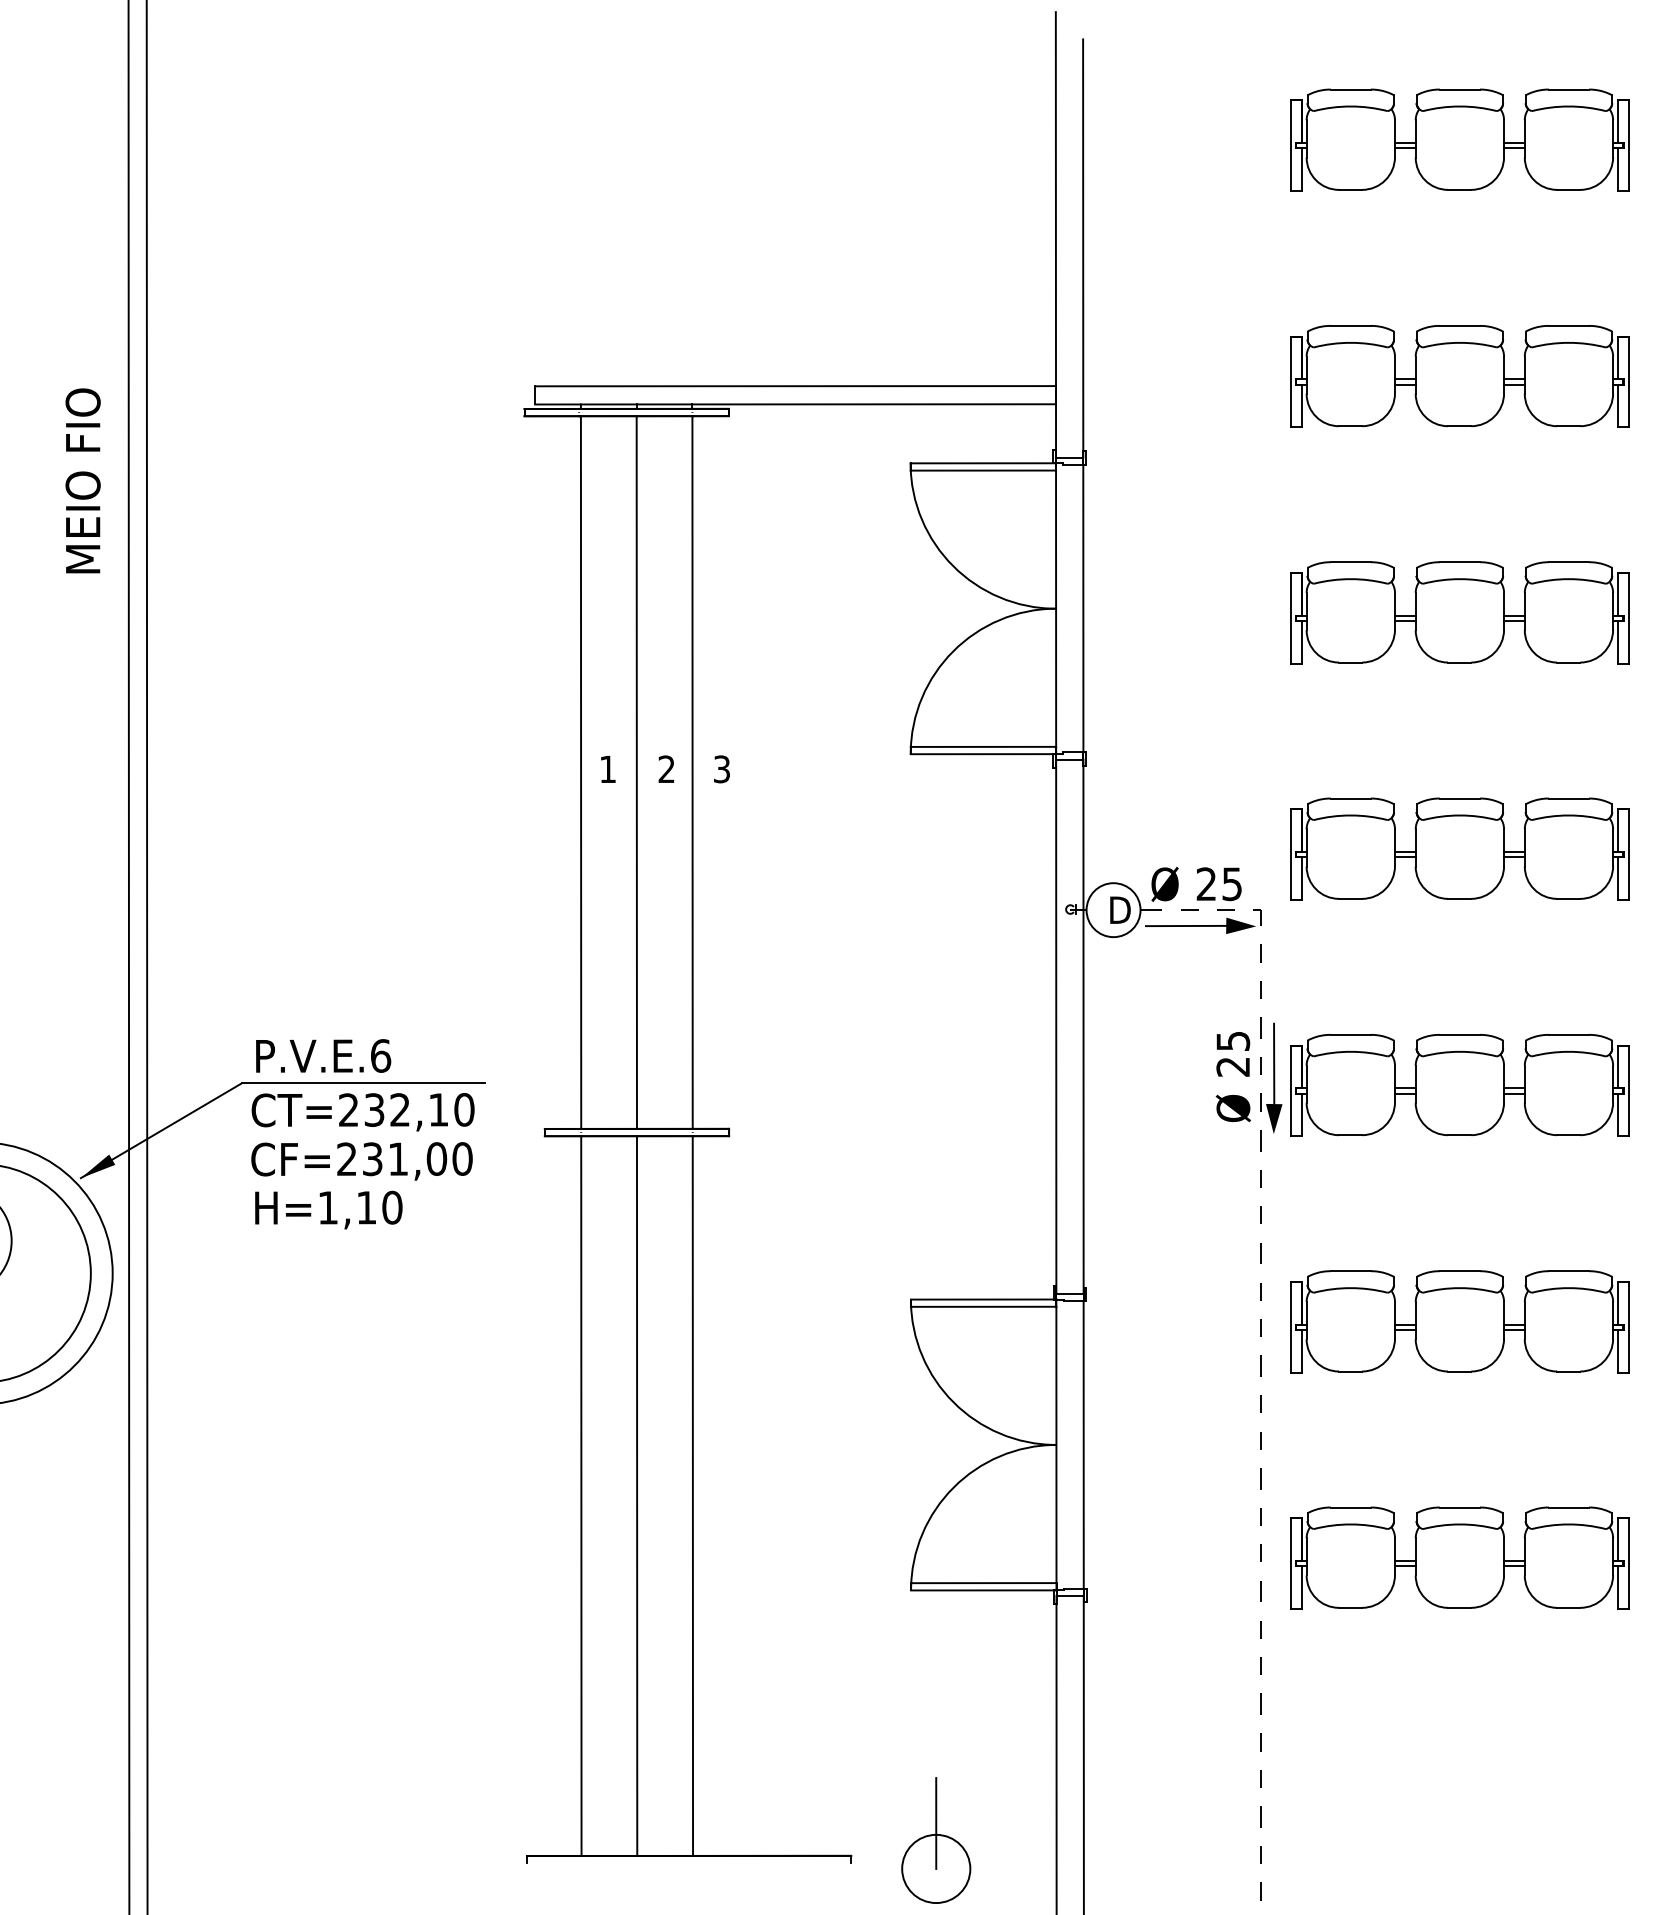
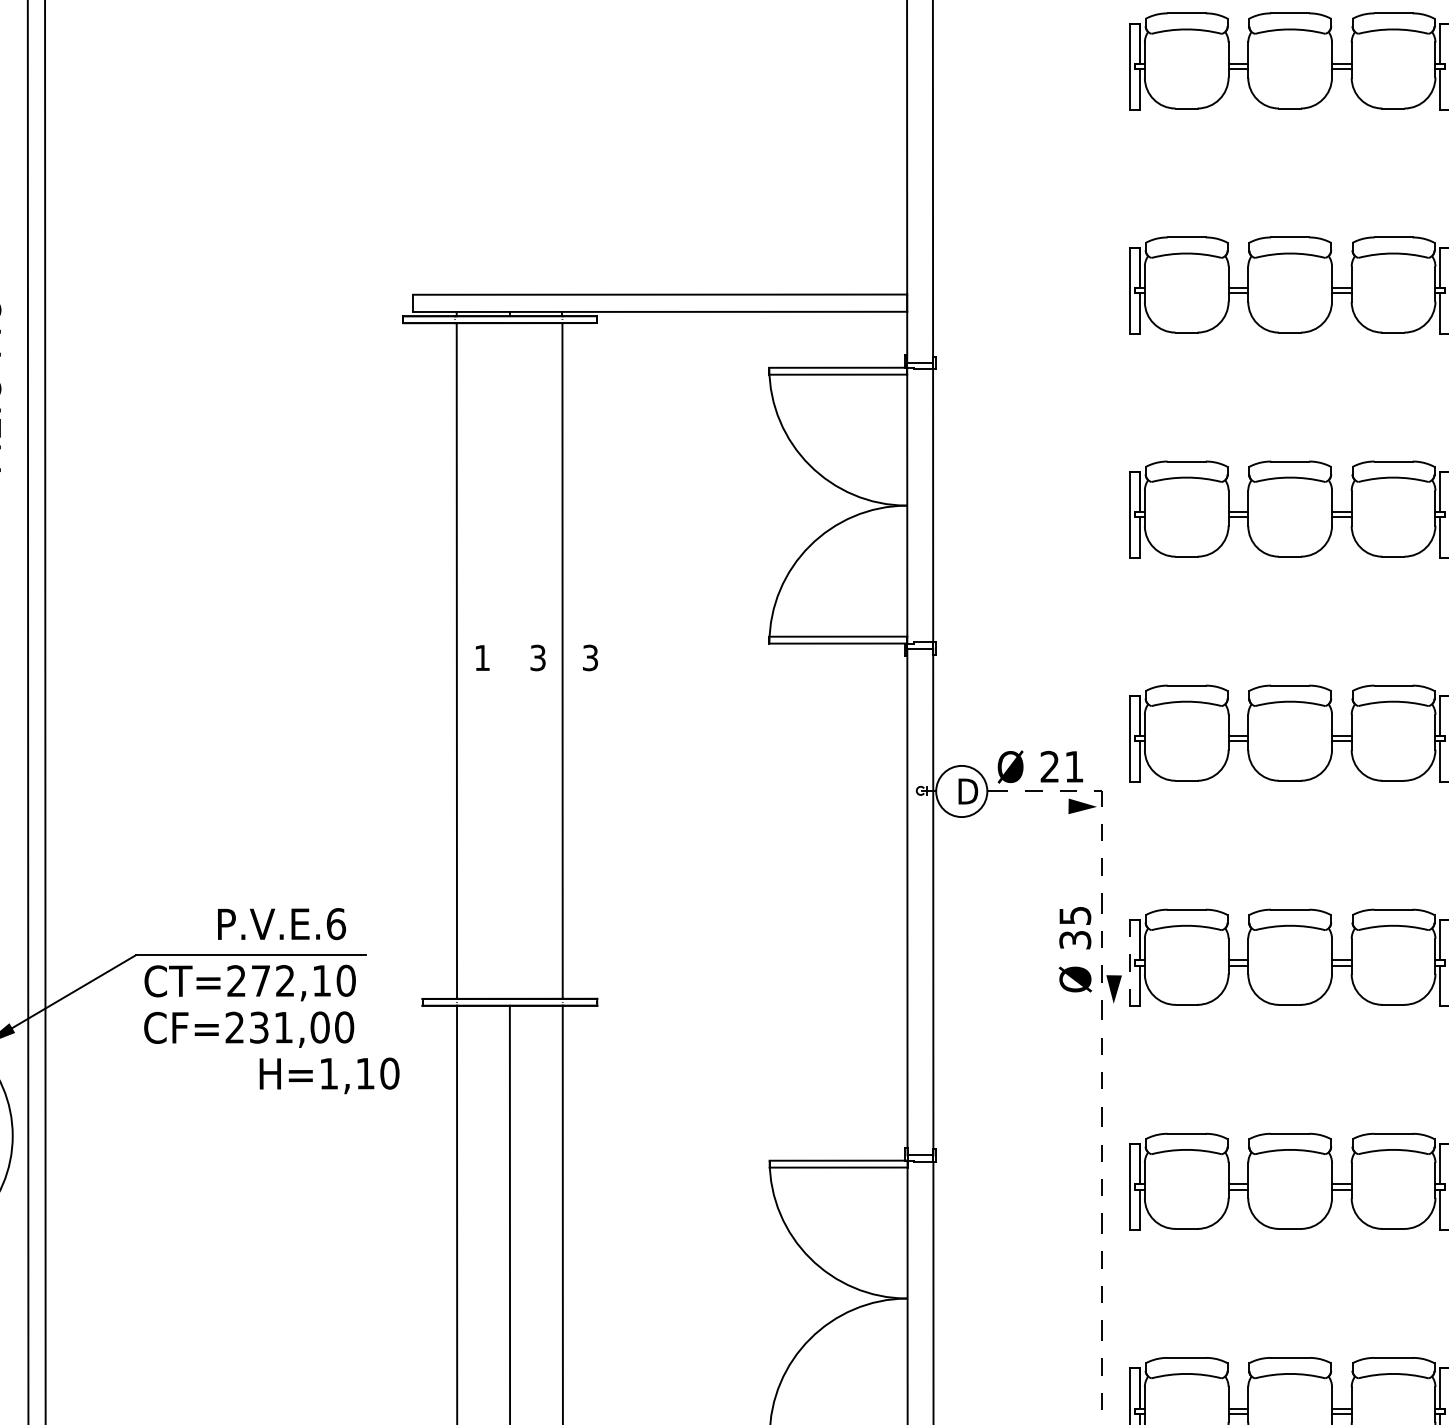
text: (666, 769) -> (537, 658), 2 -> 3
line: (636, 772) -> (509, 660), removed
text: (1231, 884) -> (1073, 767), 25 -> 21
line: (1185, 925) -> (1029, 806), removed
text: (323, 1055) -> (281, 923), moved
line: (1274, 1063) -> (1114, 936), removed
text: (1233, 1066) -> (1075, 939), 25 -> 35
line: (1290, 1091) -> (1129, 963), solid -> dashed
text: (374, 1109) -> (260, 980), CT=232,10 -> CT=272,10
text: (328, 1209) -> (329, 1075), moved

